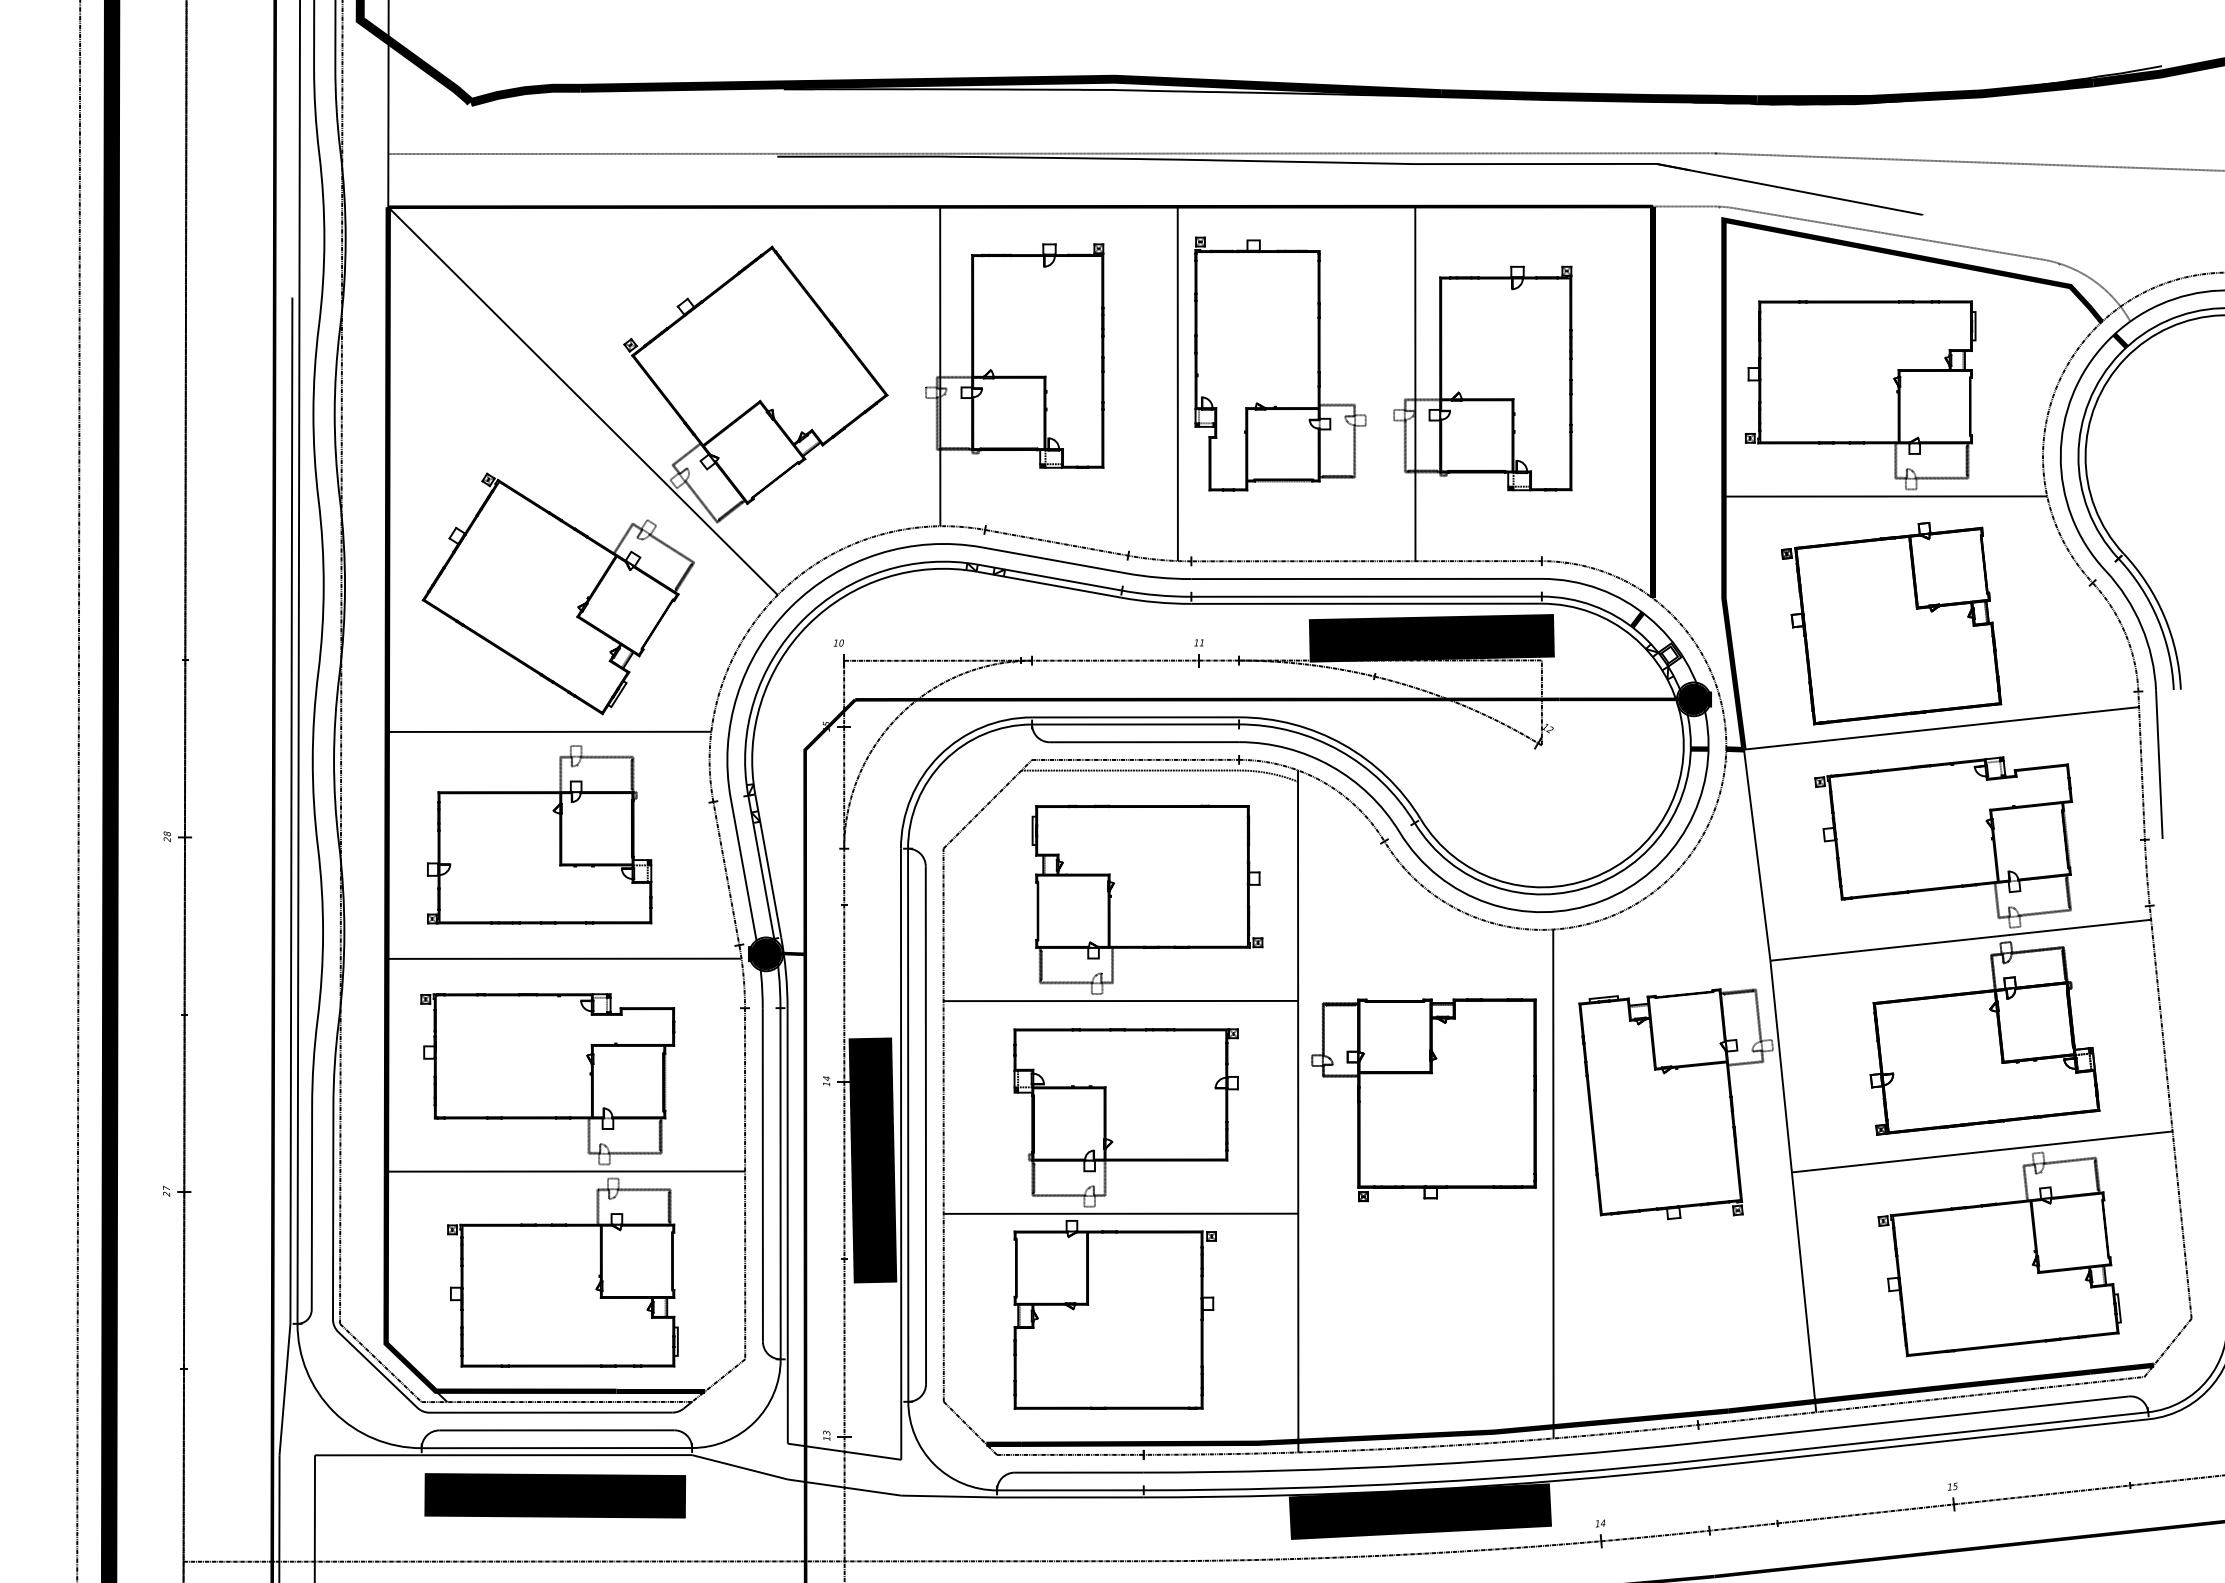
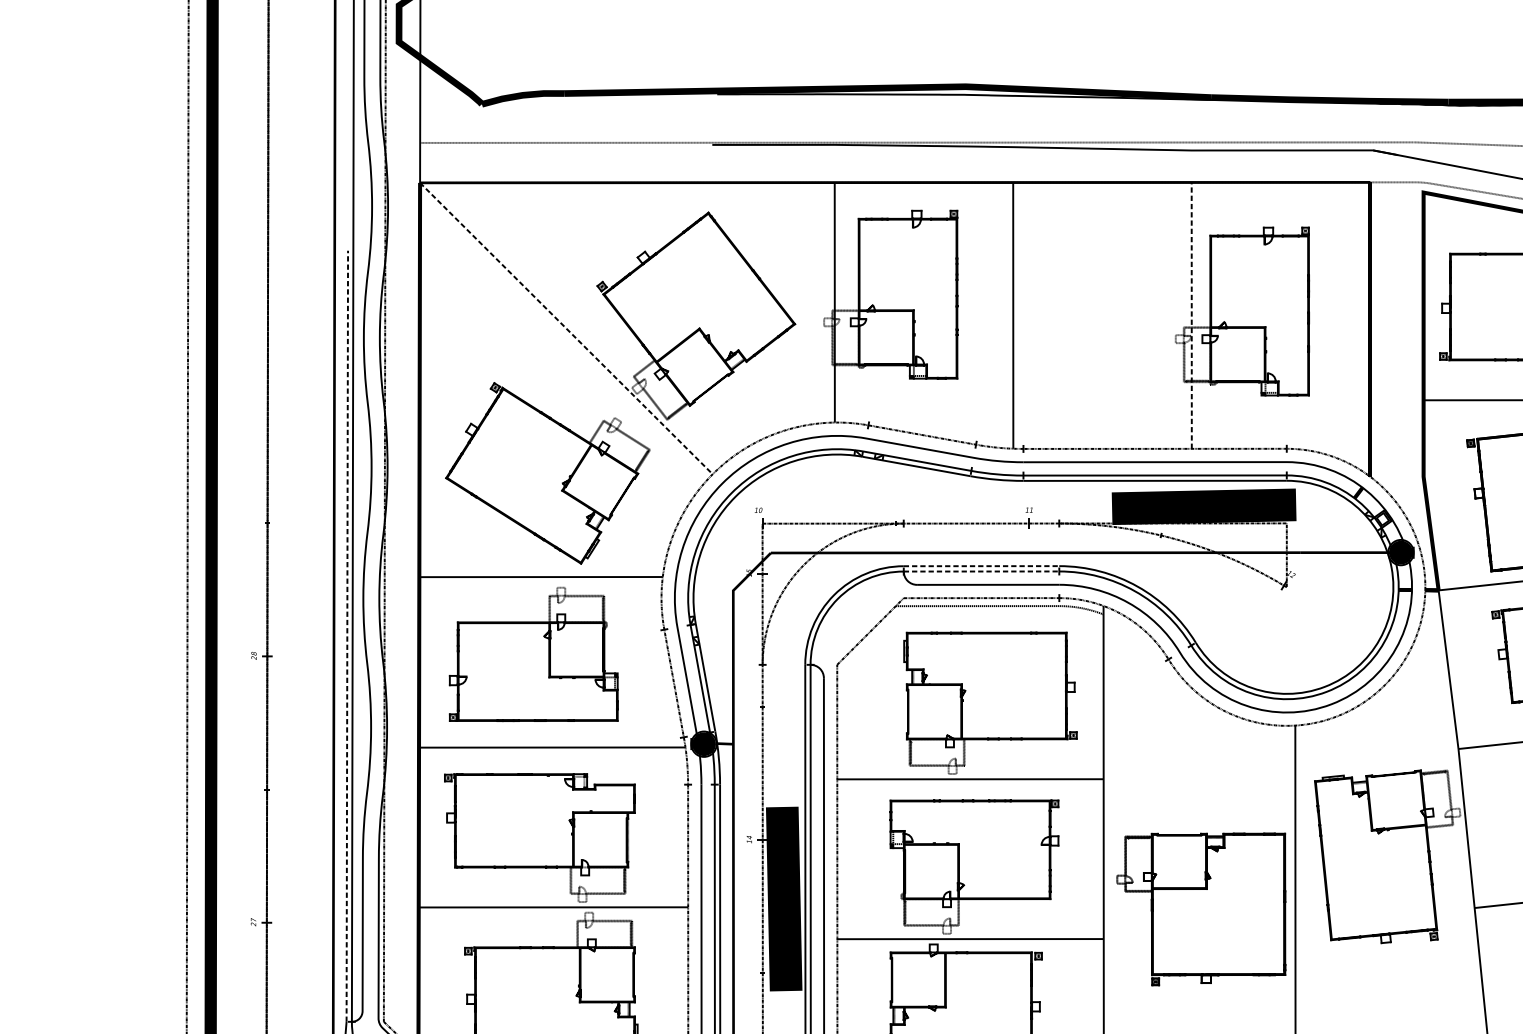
part: (1280, 363) -> (1090, 300), removed
line: (1415, 383) -> (1191, 315), solid -> dashed
line: (583, 401) -> (566, 328), solid -> dashed
line: (1136, 717) -> (982, 566), solid -> dashed
line: (1136, 724) -> (982, 571), solid -> dashed
line: (291, 810) -> (347, 636), solid -> dashed
part: (1423, 1100) -> (1200, 909), moved

